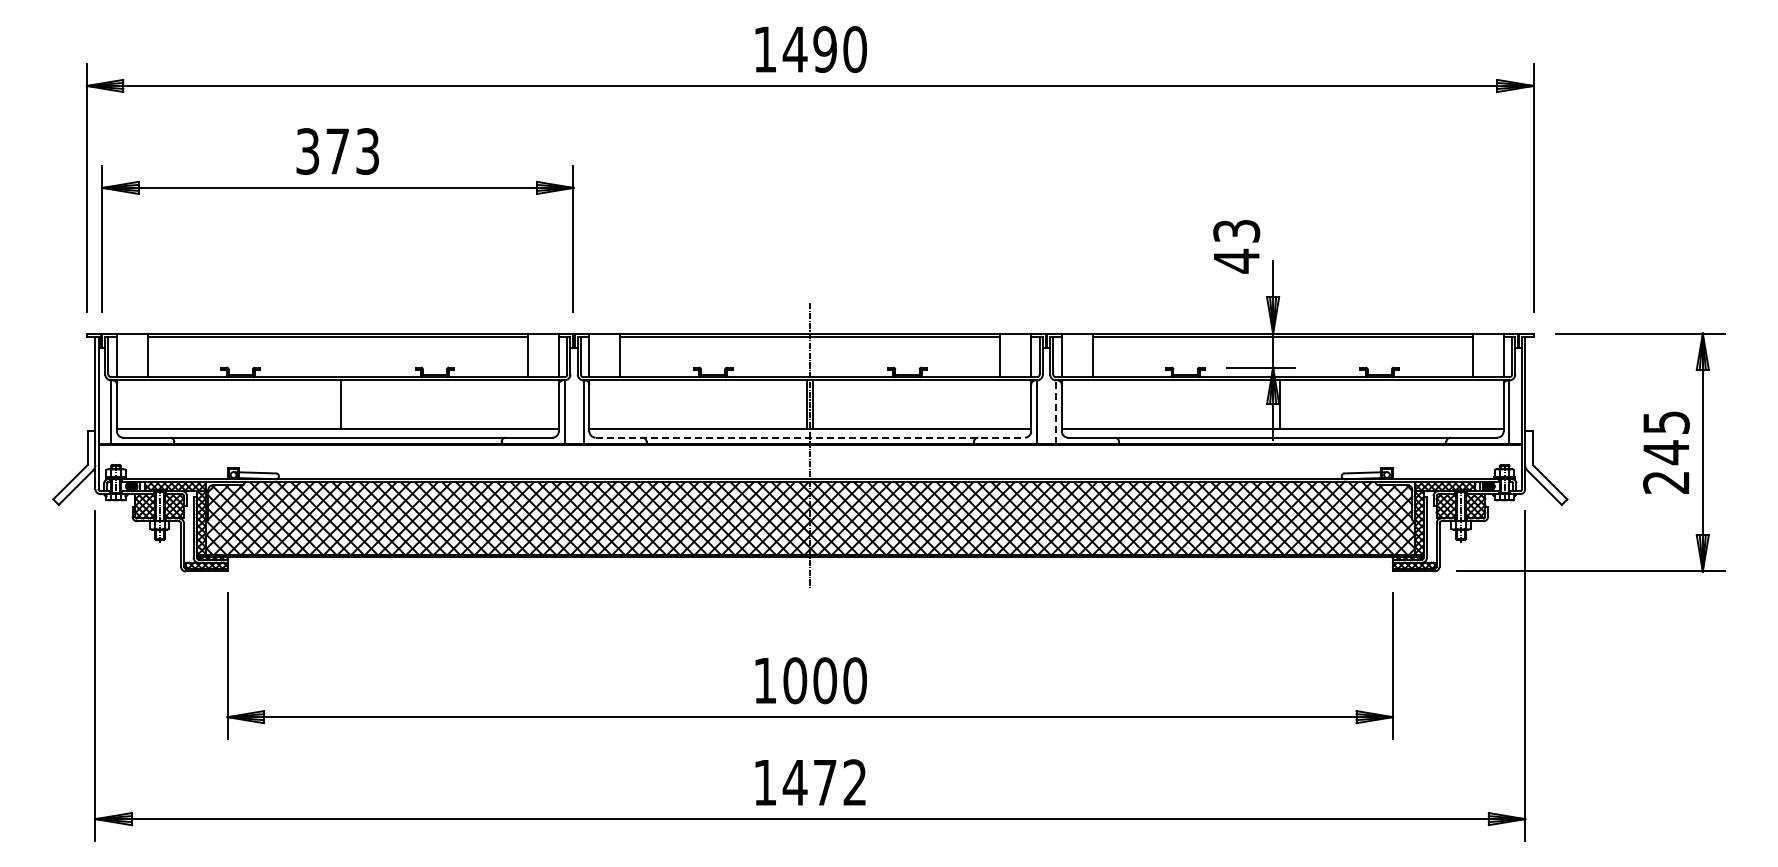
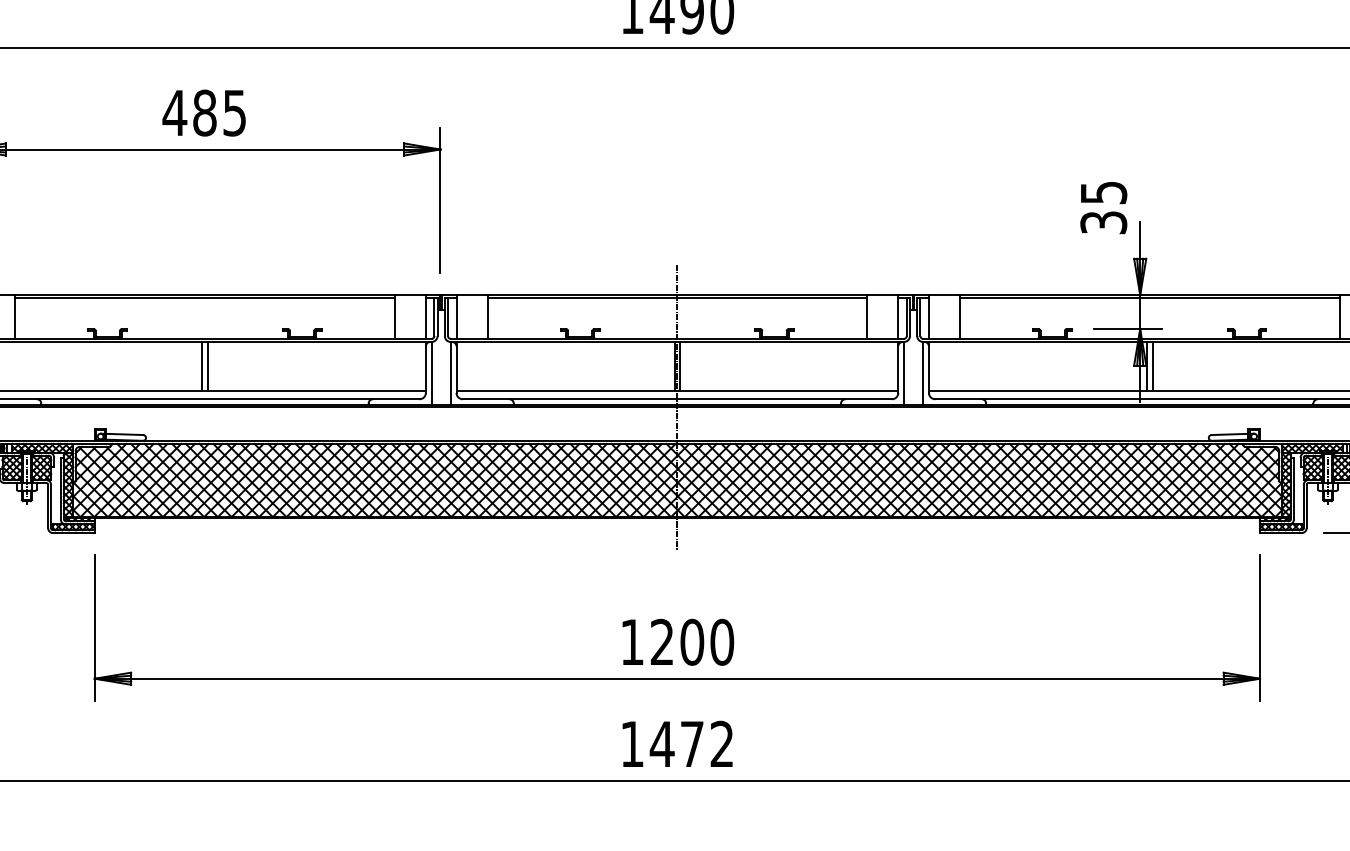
text: (336, 151) -> (203, 113), 373 -> 485
text: (1236, 246) -> (1103, 208), 43 -> 35
line: (334, 404) -> (201, 366), added
line: (1285, 404) -> (1152, 366), added
line: (1055, 411) -> (922, 373), dashed -> solid
line: (810, 437) -> (677, 399), dashed -> solid
text: (795, 680) -> (662, 642), 1000 -> 1200

